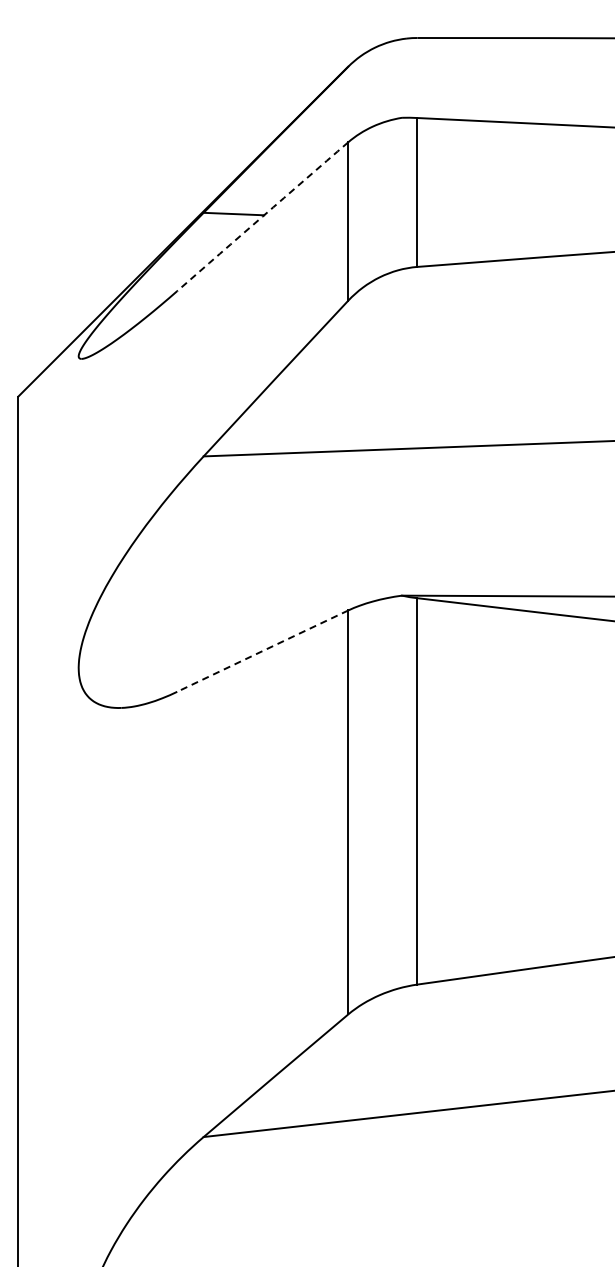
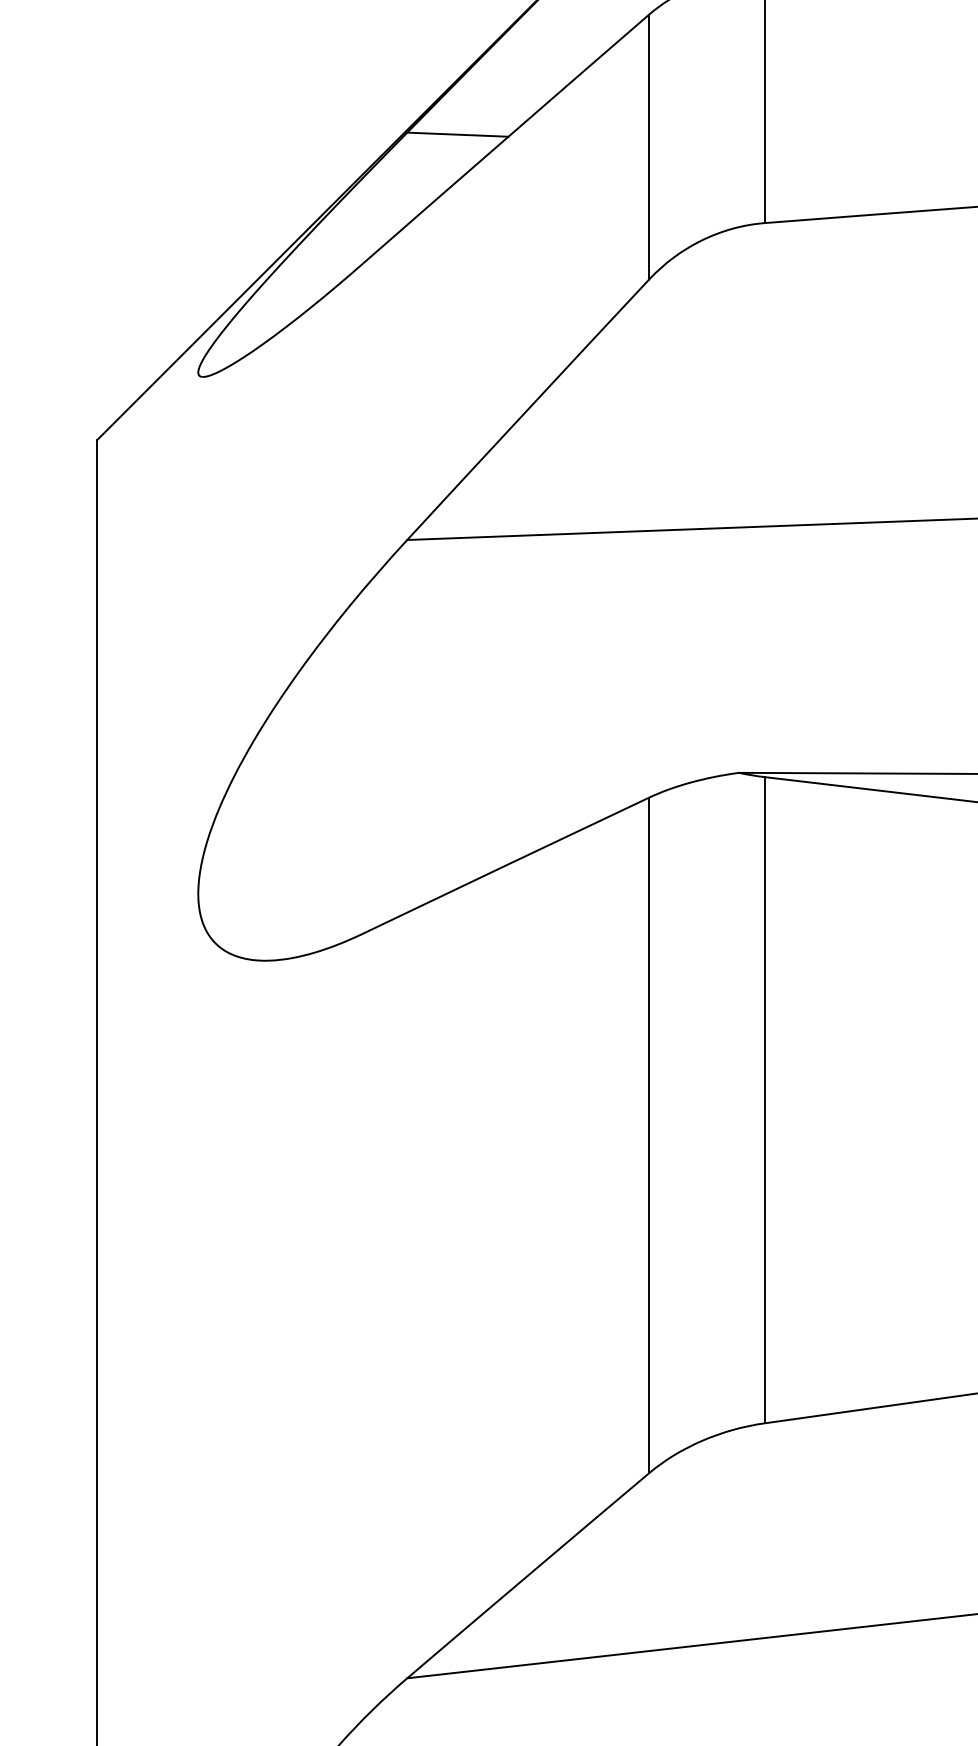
arc: (262, 216) -> (505, 138), dashed -> solid
arc: (262, 651) -> (505, 866), dashed -> solid

